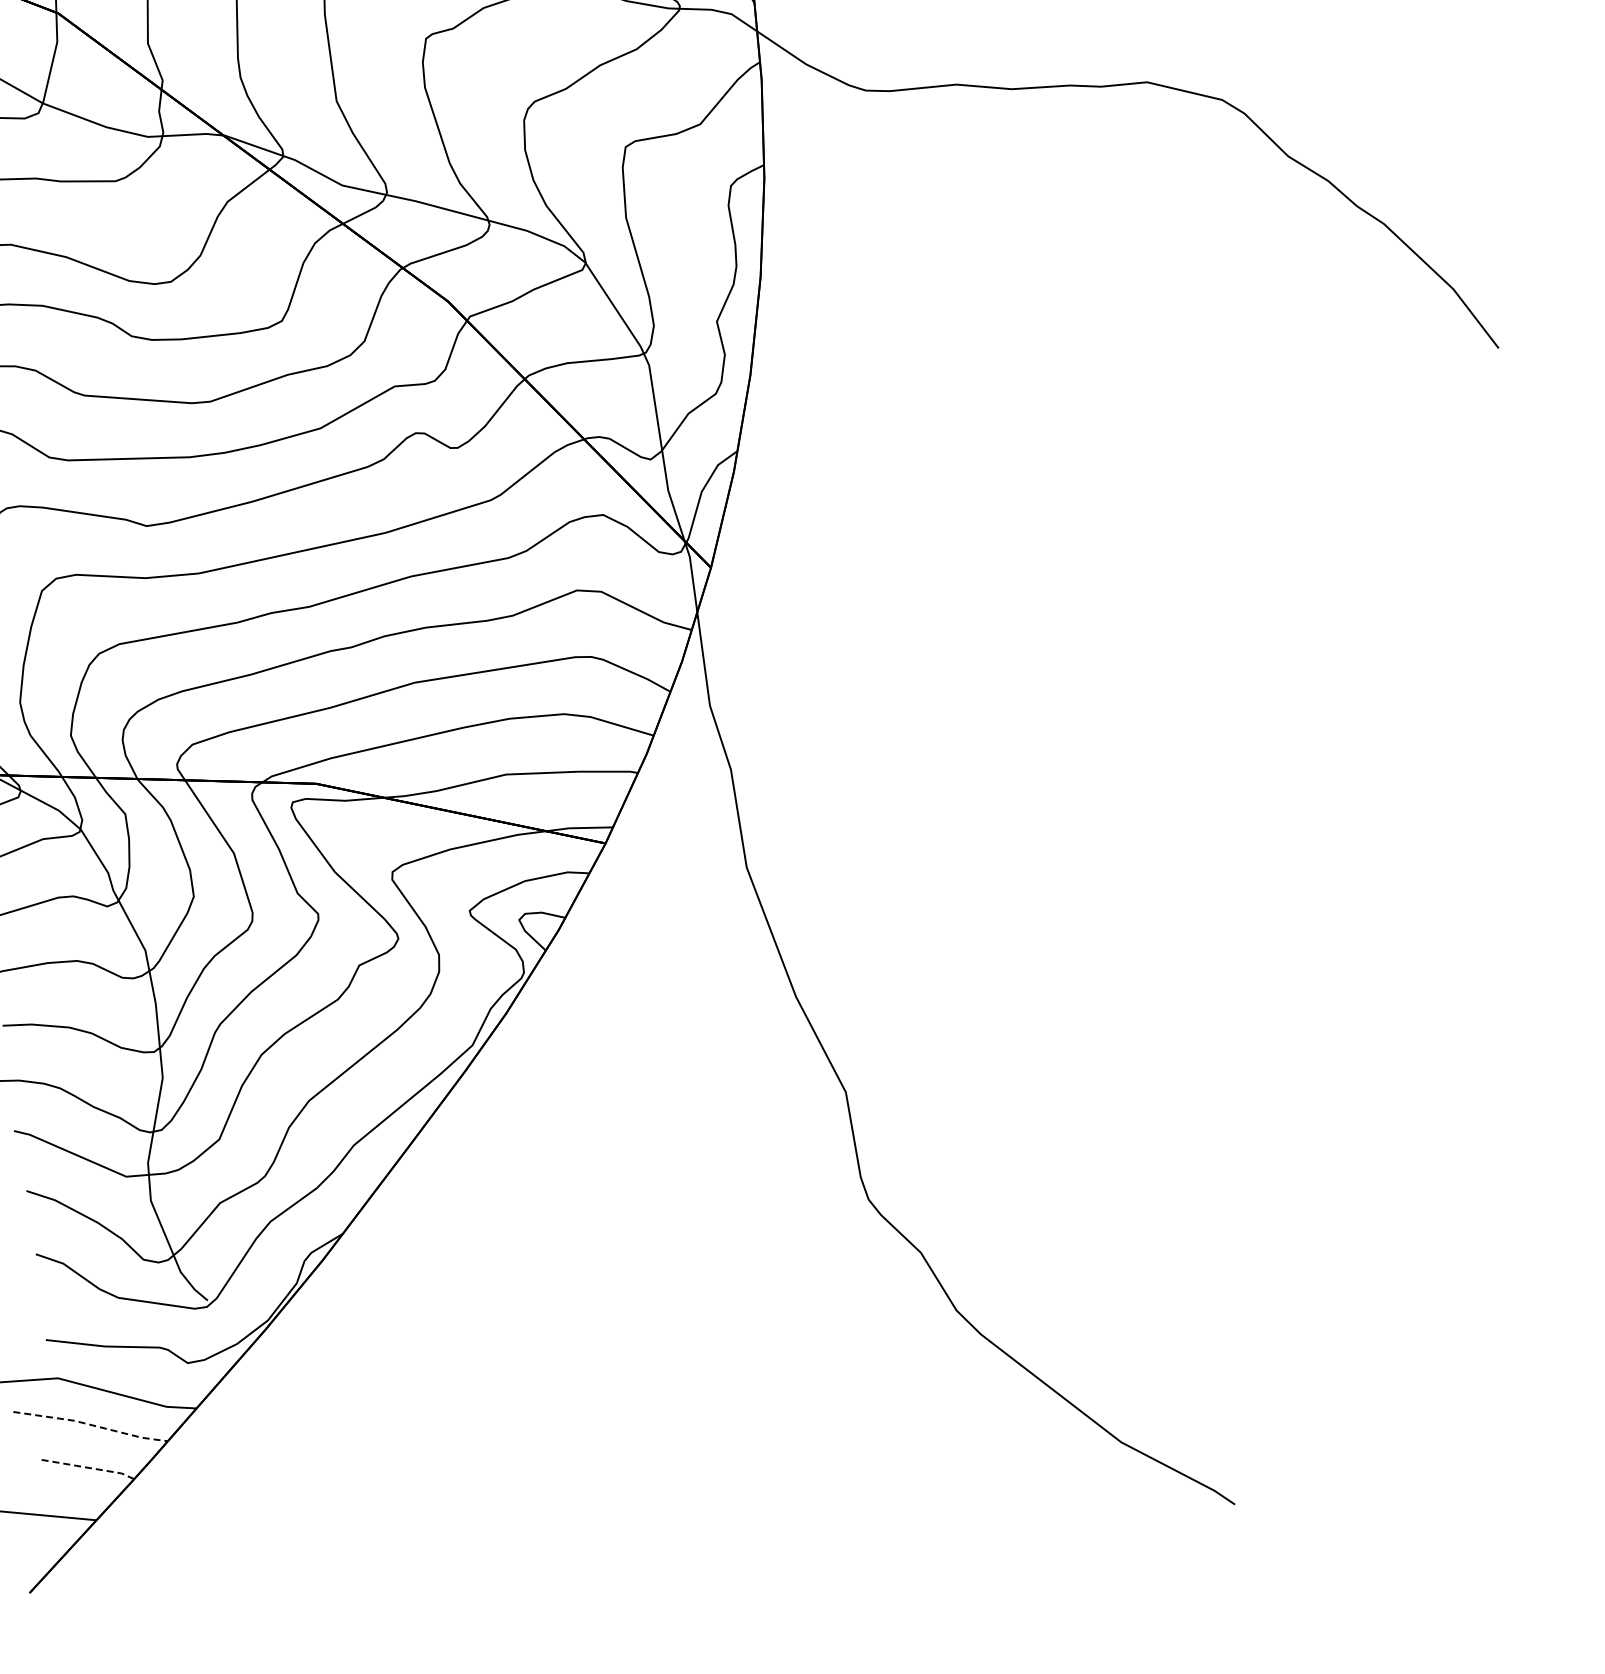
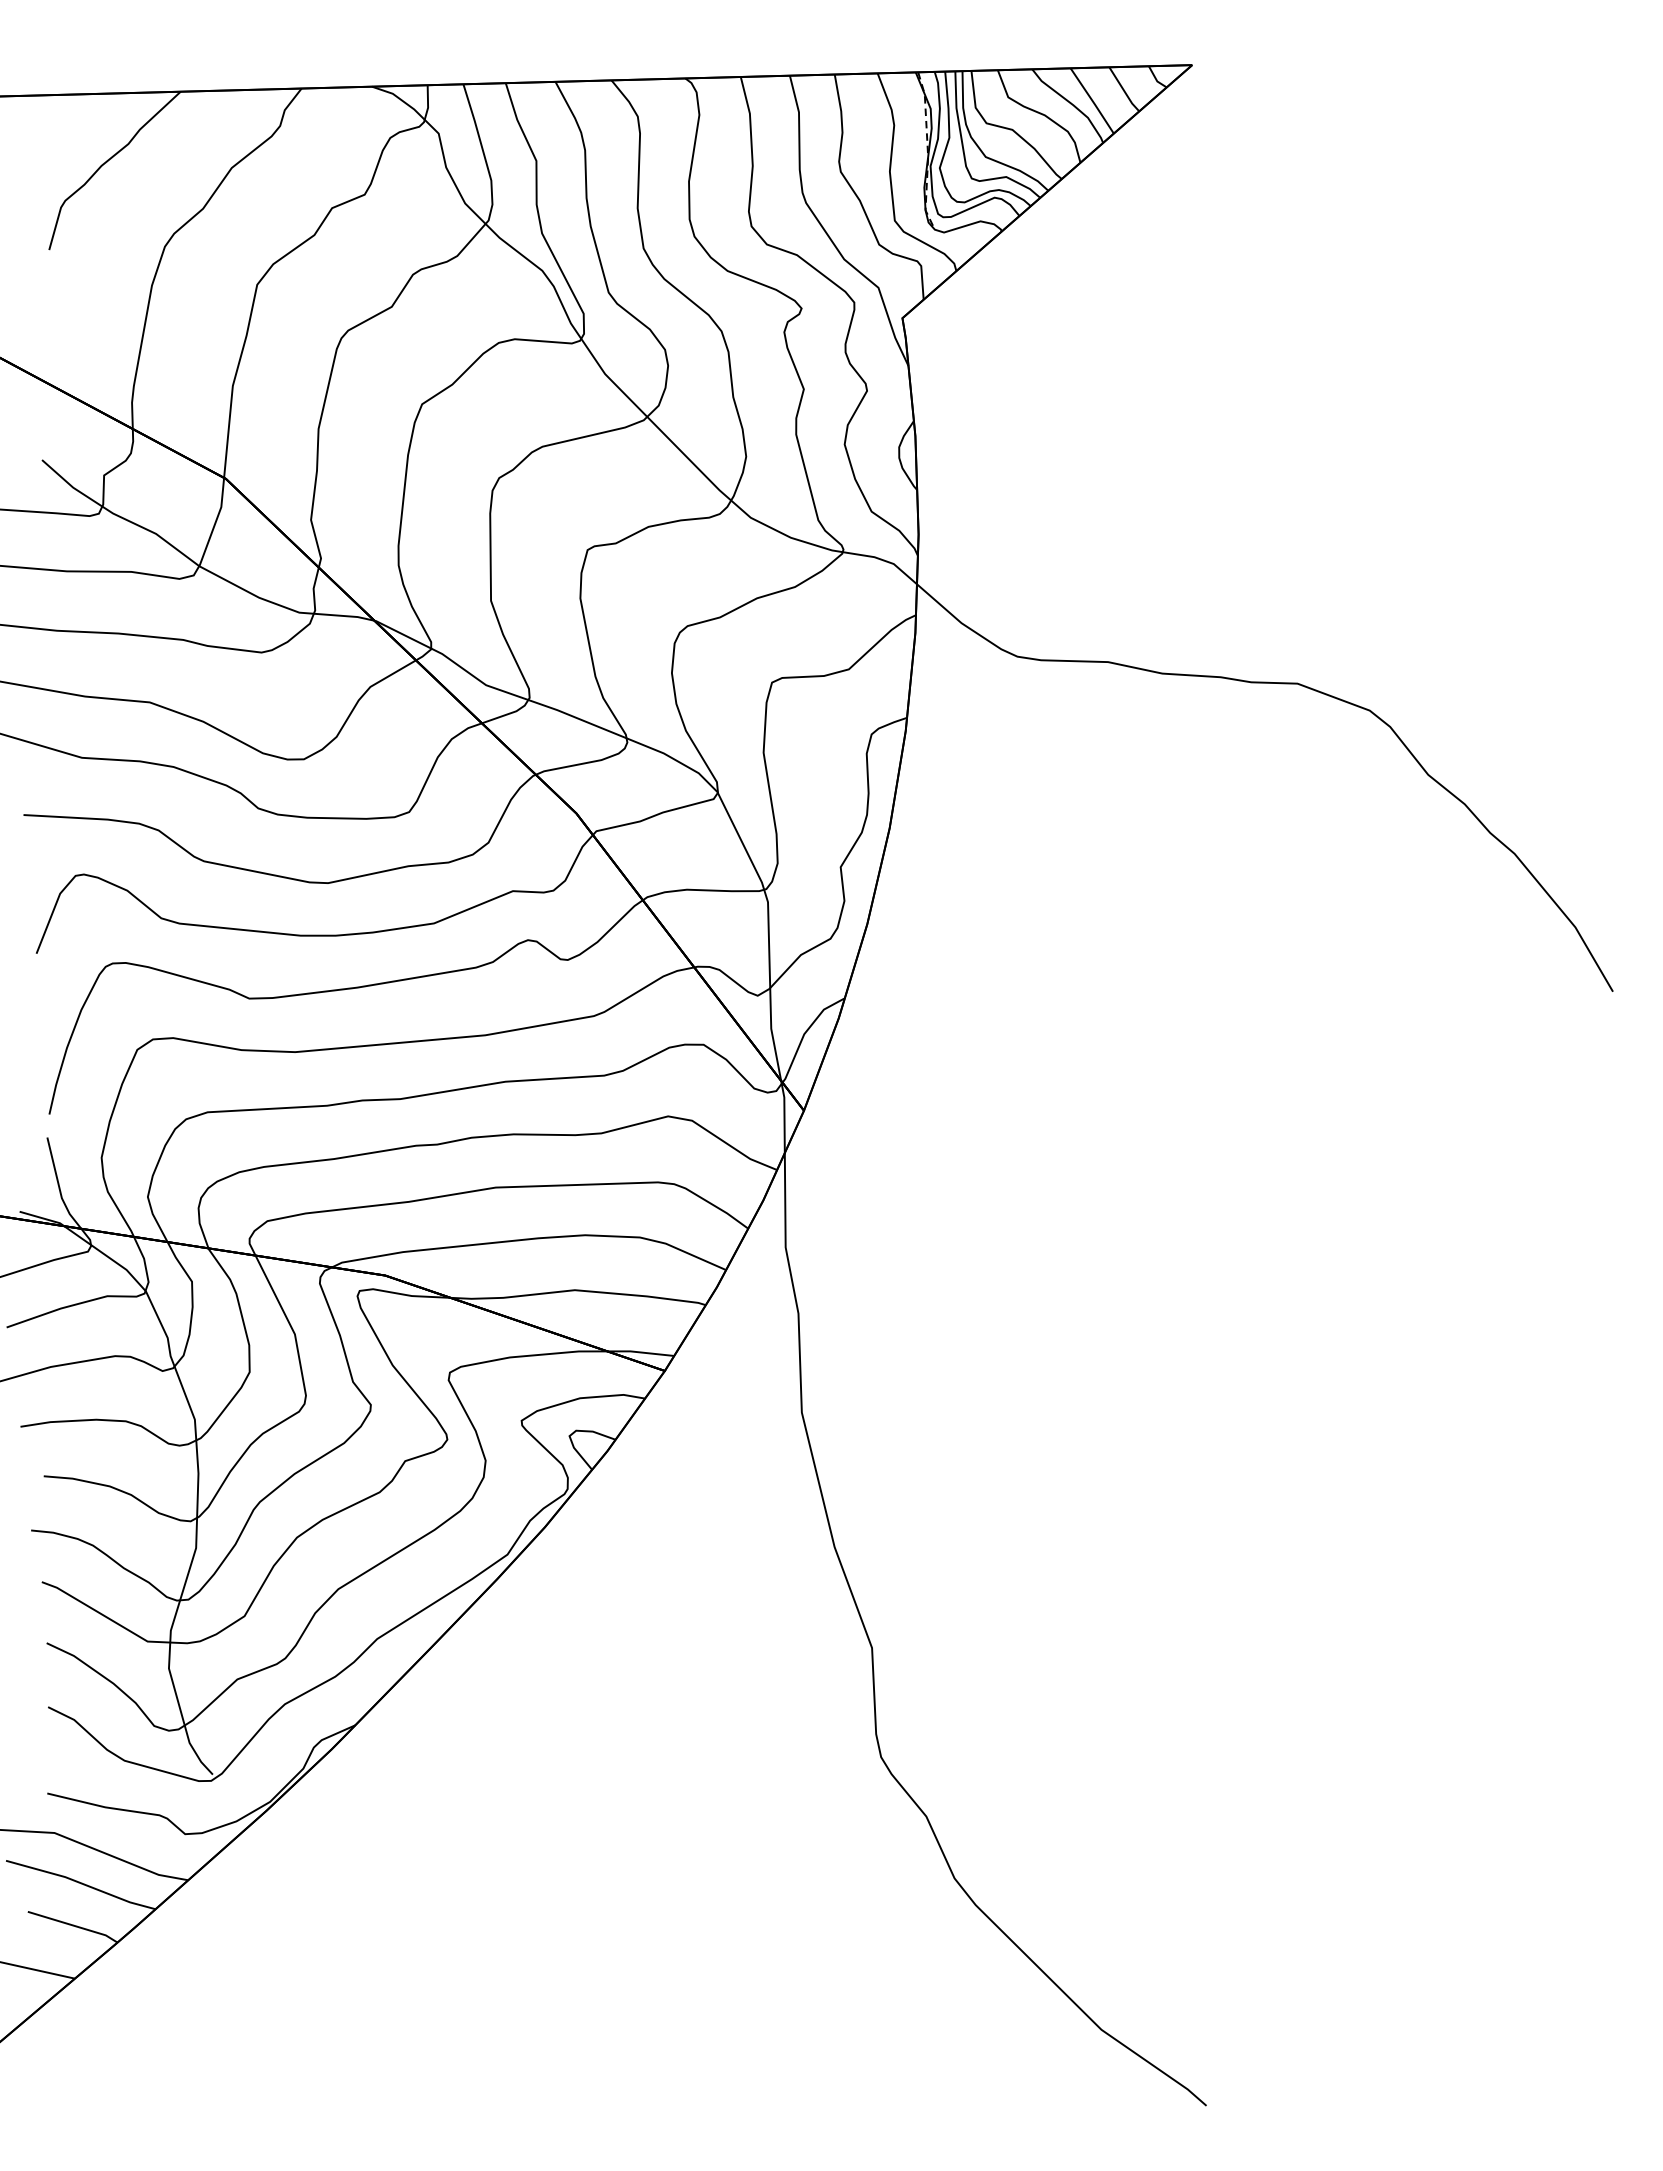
line: (91, 1425) -> (81, 1883), dashed -> solid
line: (88, 1467) -> (73, 1925), dashed -> solid

